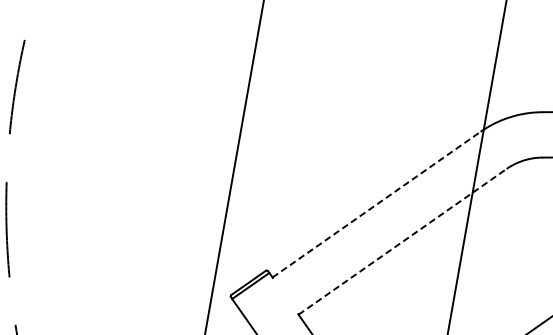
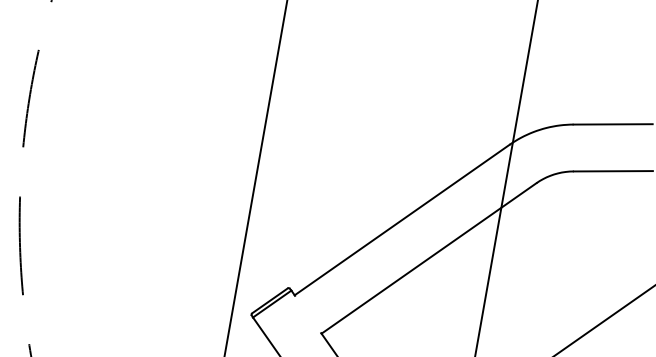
line: (376, 204) -> (402, 219), dashed -> solid
line: (403, 241) -> (429, 258), dashed -> solid

